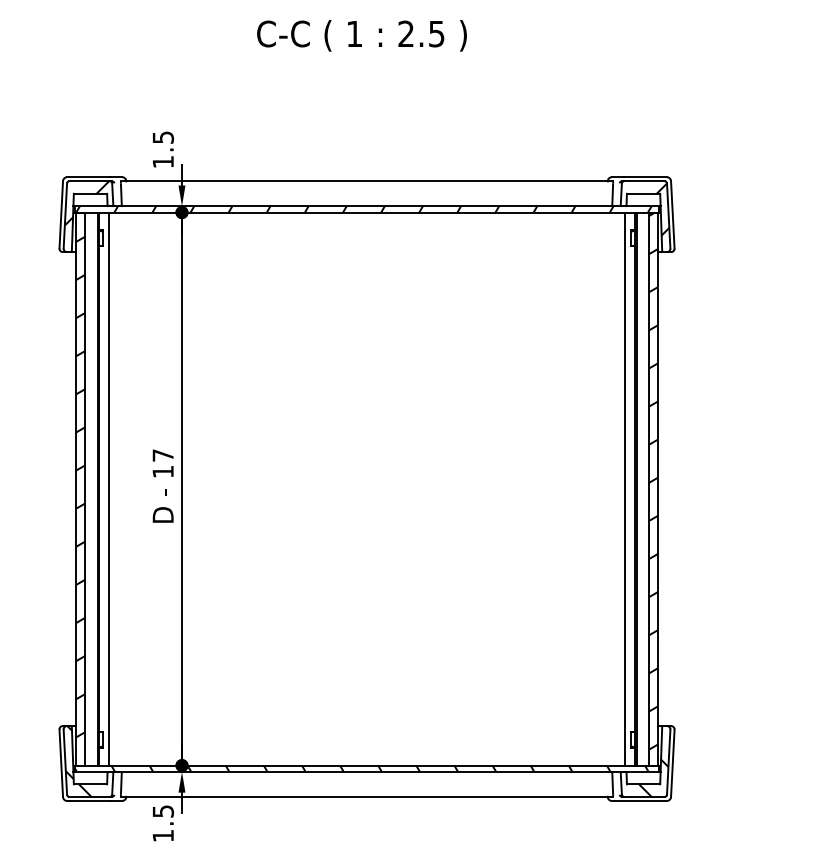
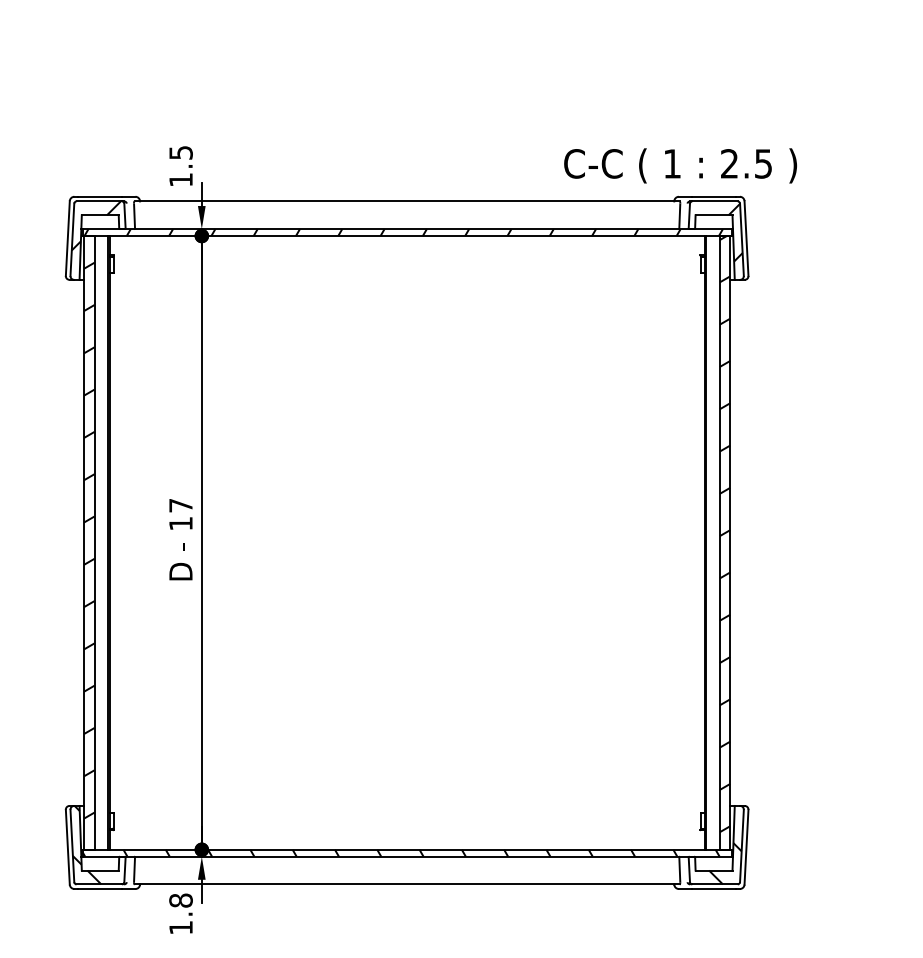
text: (361, 35) -> (680, 165), moved
line: (109, 488) -> (121, 542), removed
line: (625, 488) -> (693, 542), removed
text: (162, 811) -> (180, 900), 1.5 -> 1.8

